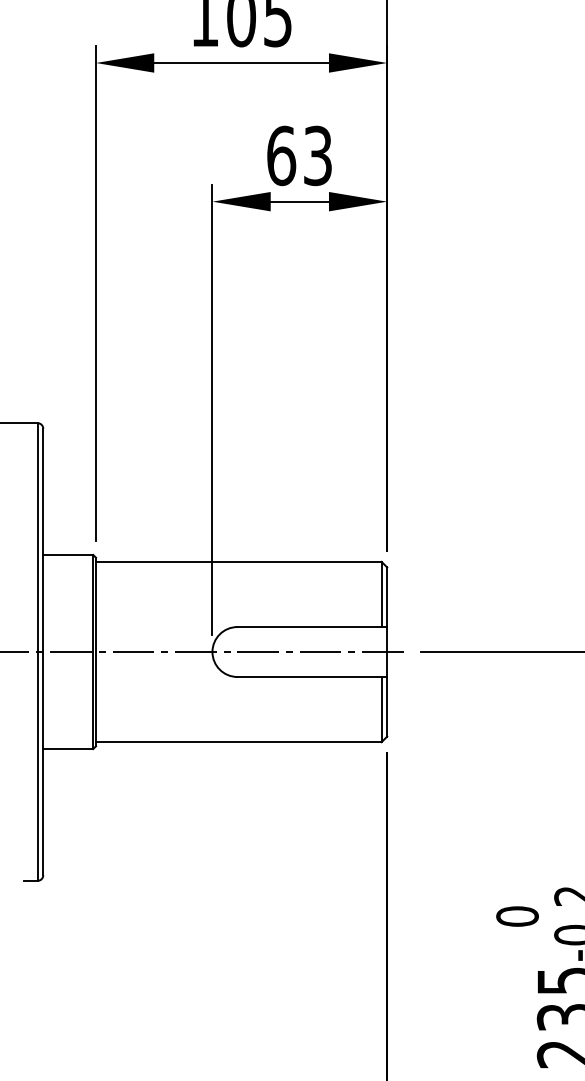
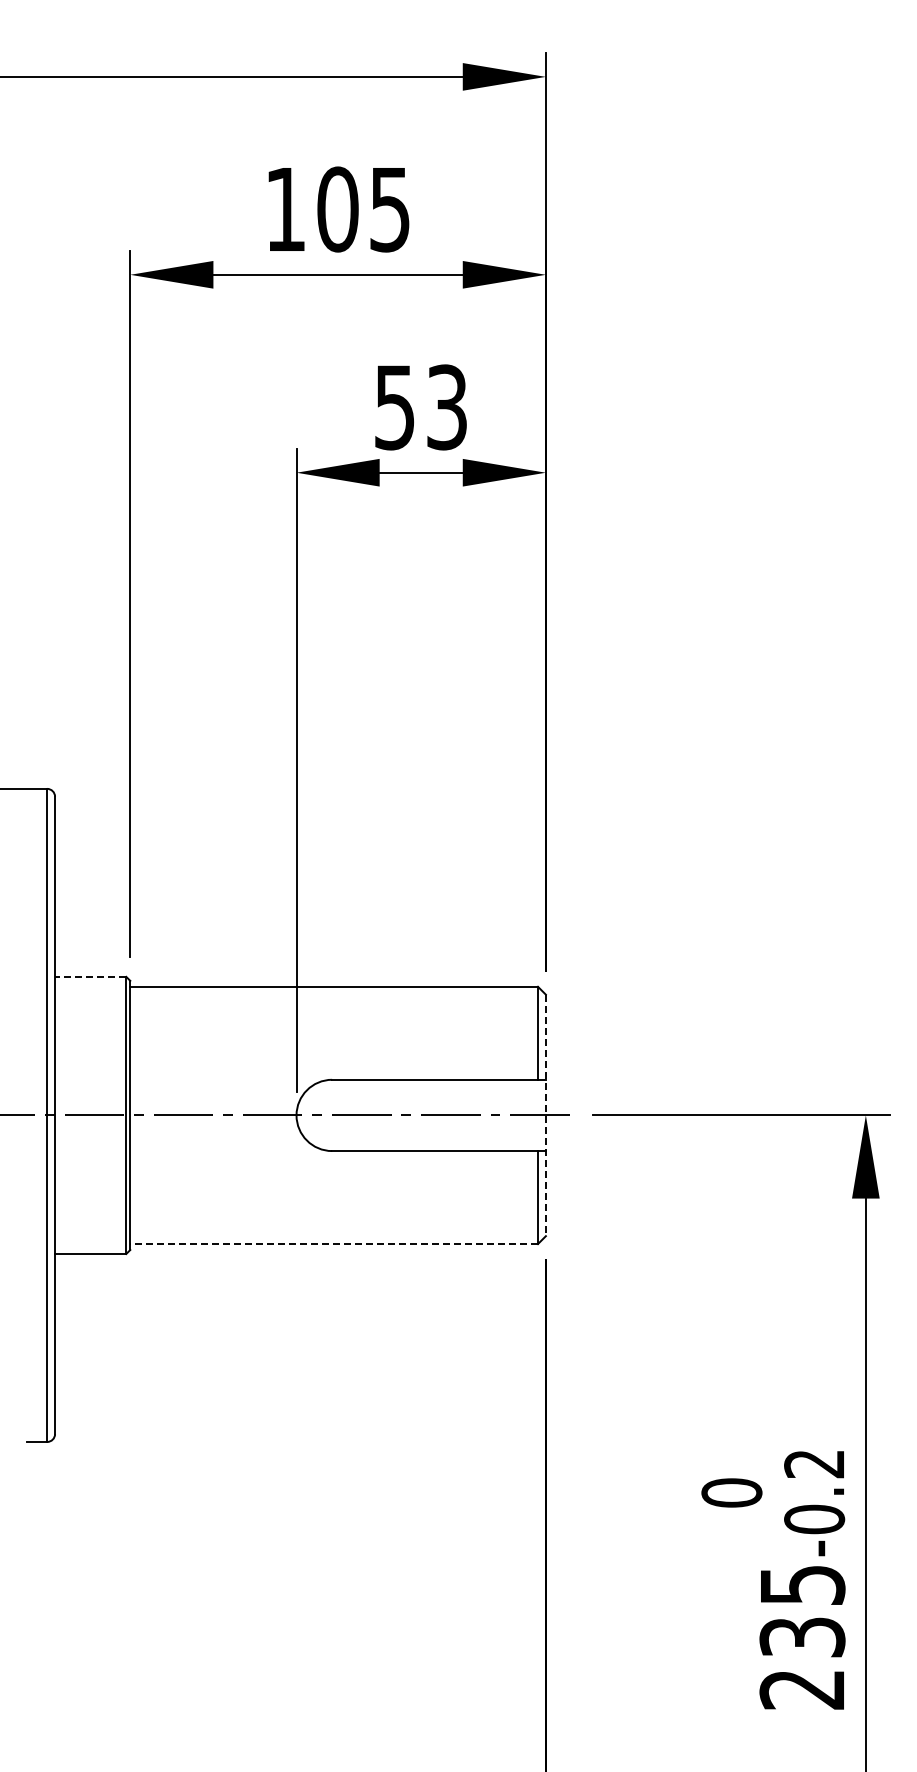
text: (281, 155) -> (395, 407), 63 -> 53
line: (68, 554) -> (90, 976), solid -> dashed
line: (386, 652) -> (545, 1115), solid -> dashed
line: (239, 742) -> (334, 1244), solid -> dashed

